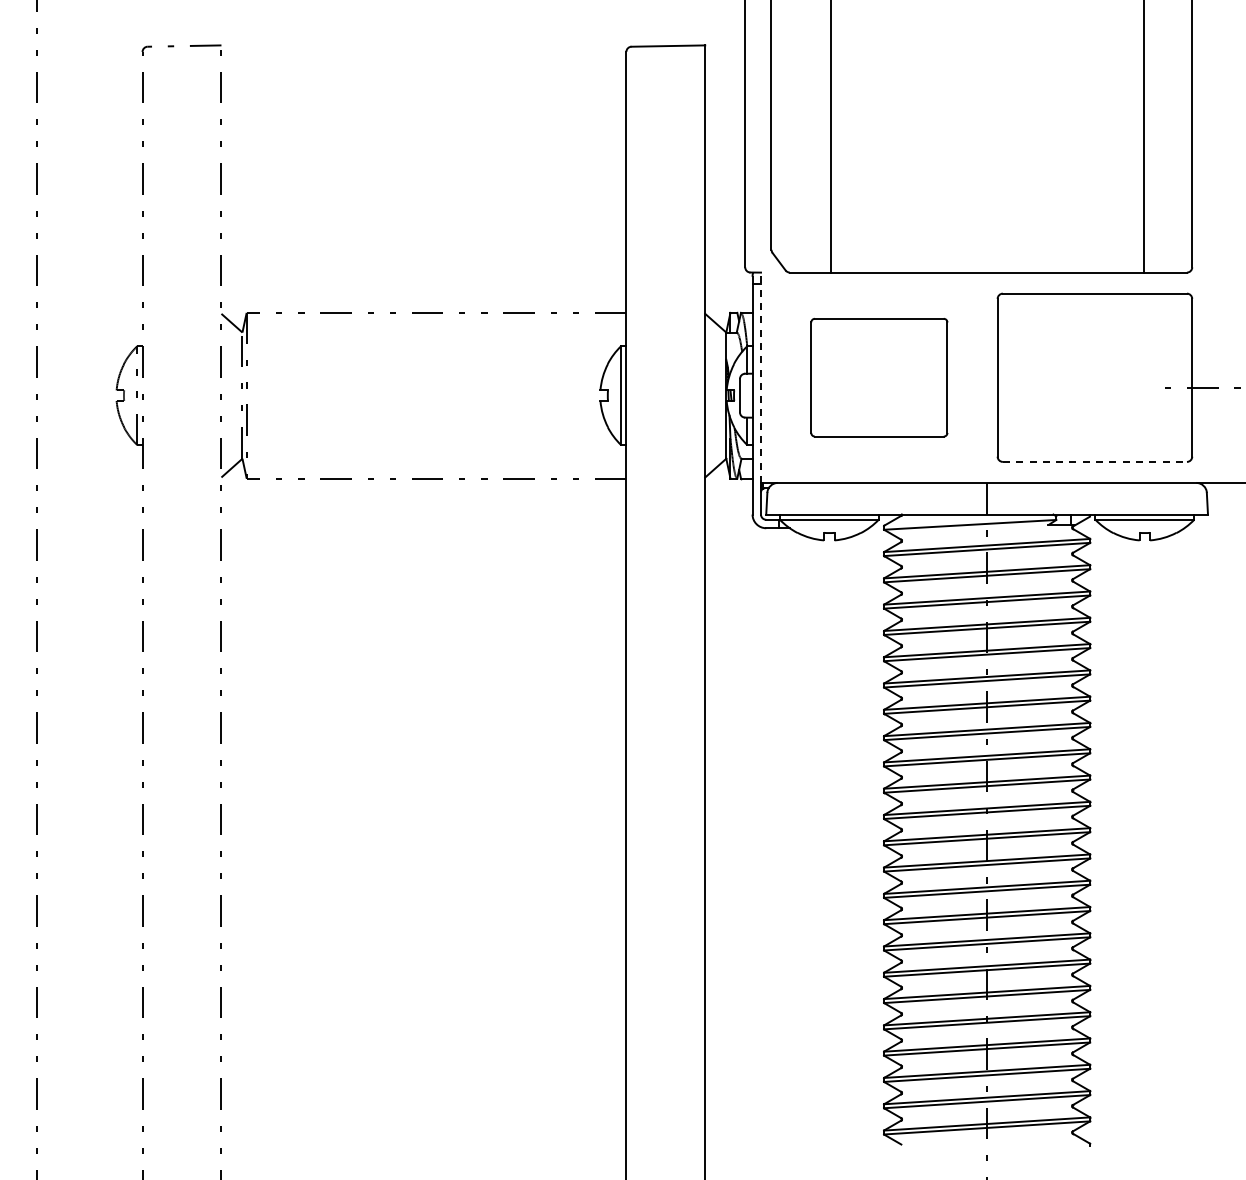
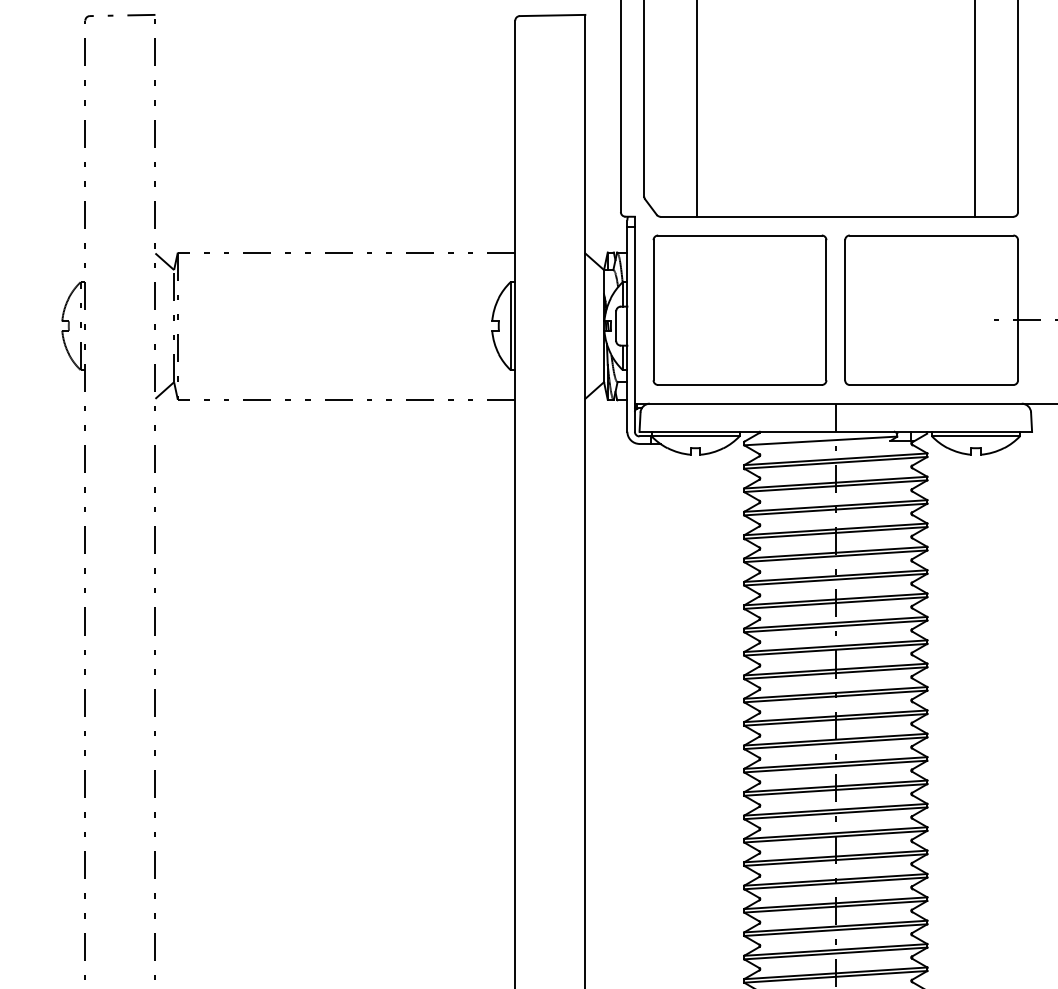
line: (761, 377) -> (635, 309), dashed -> solid
part: (879, 377) -> (740, 309), size x1.43
line: (1095, 461) -> (932, 384), dashed -> solid

